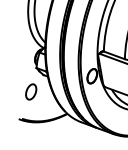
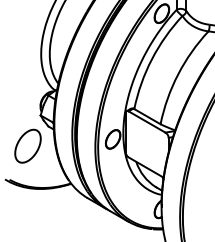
part: (30, 91) -> (27, 145), size x1.67

